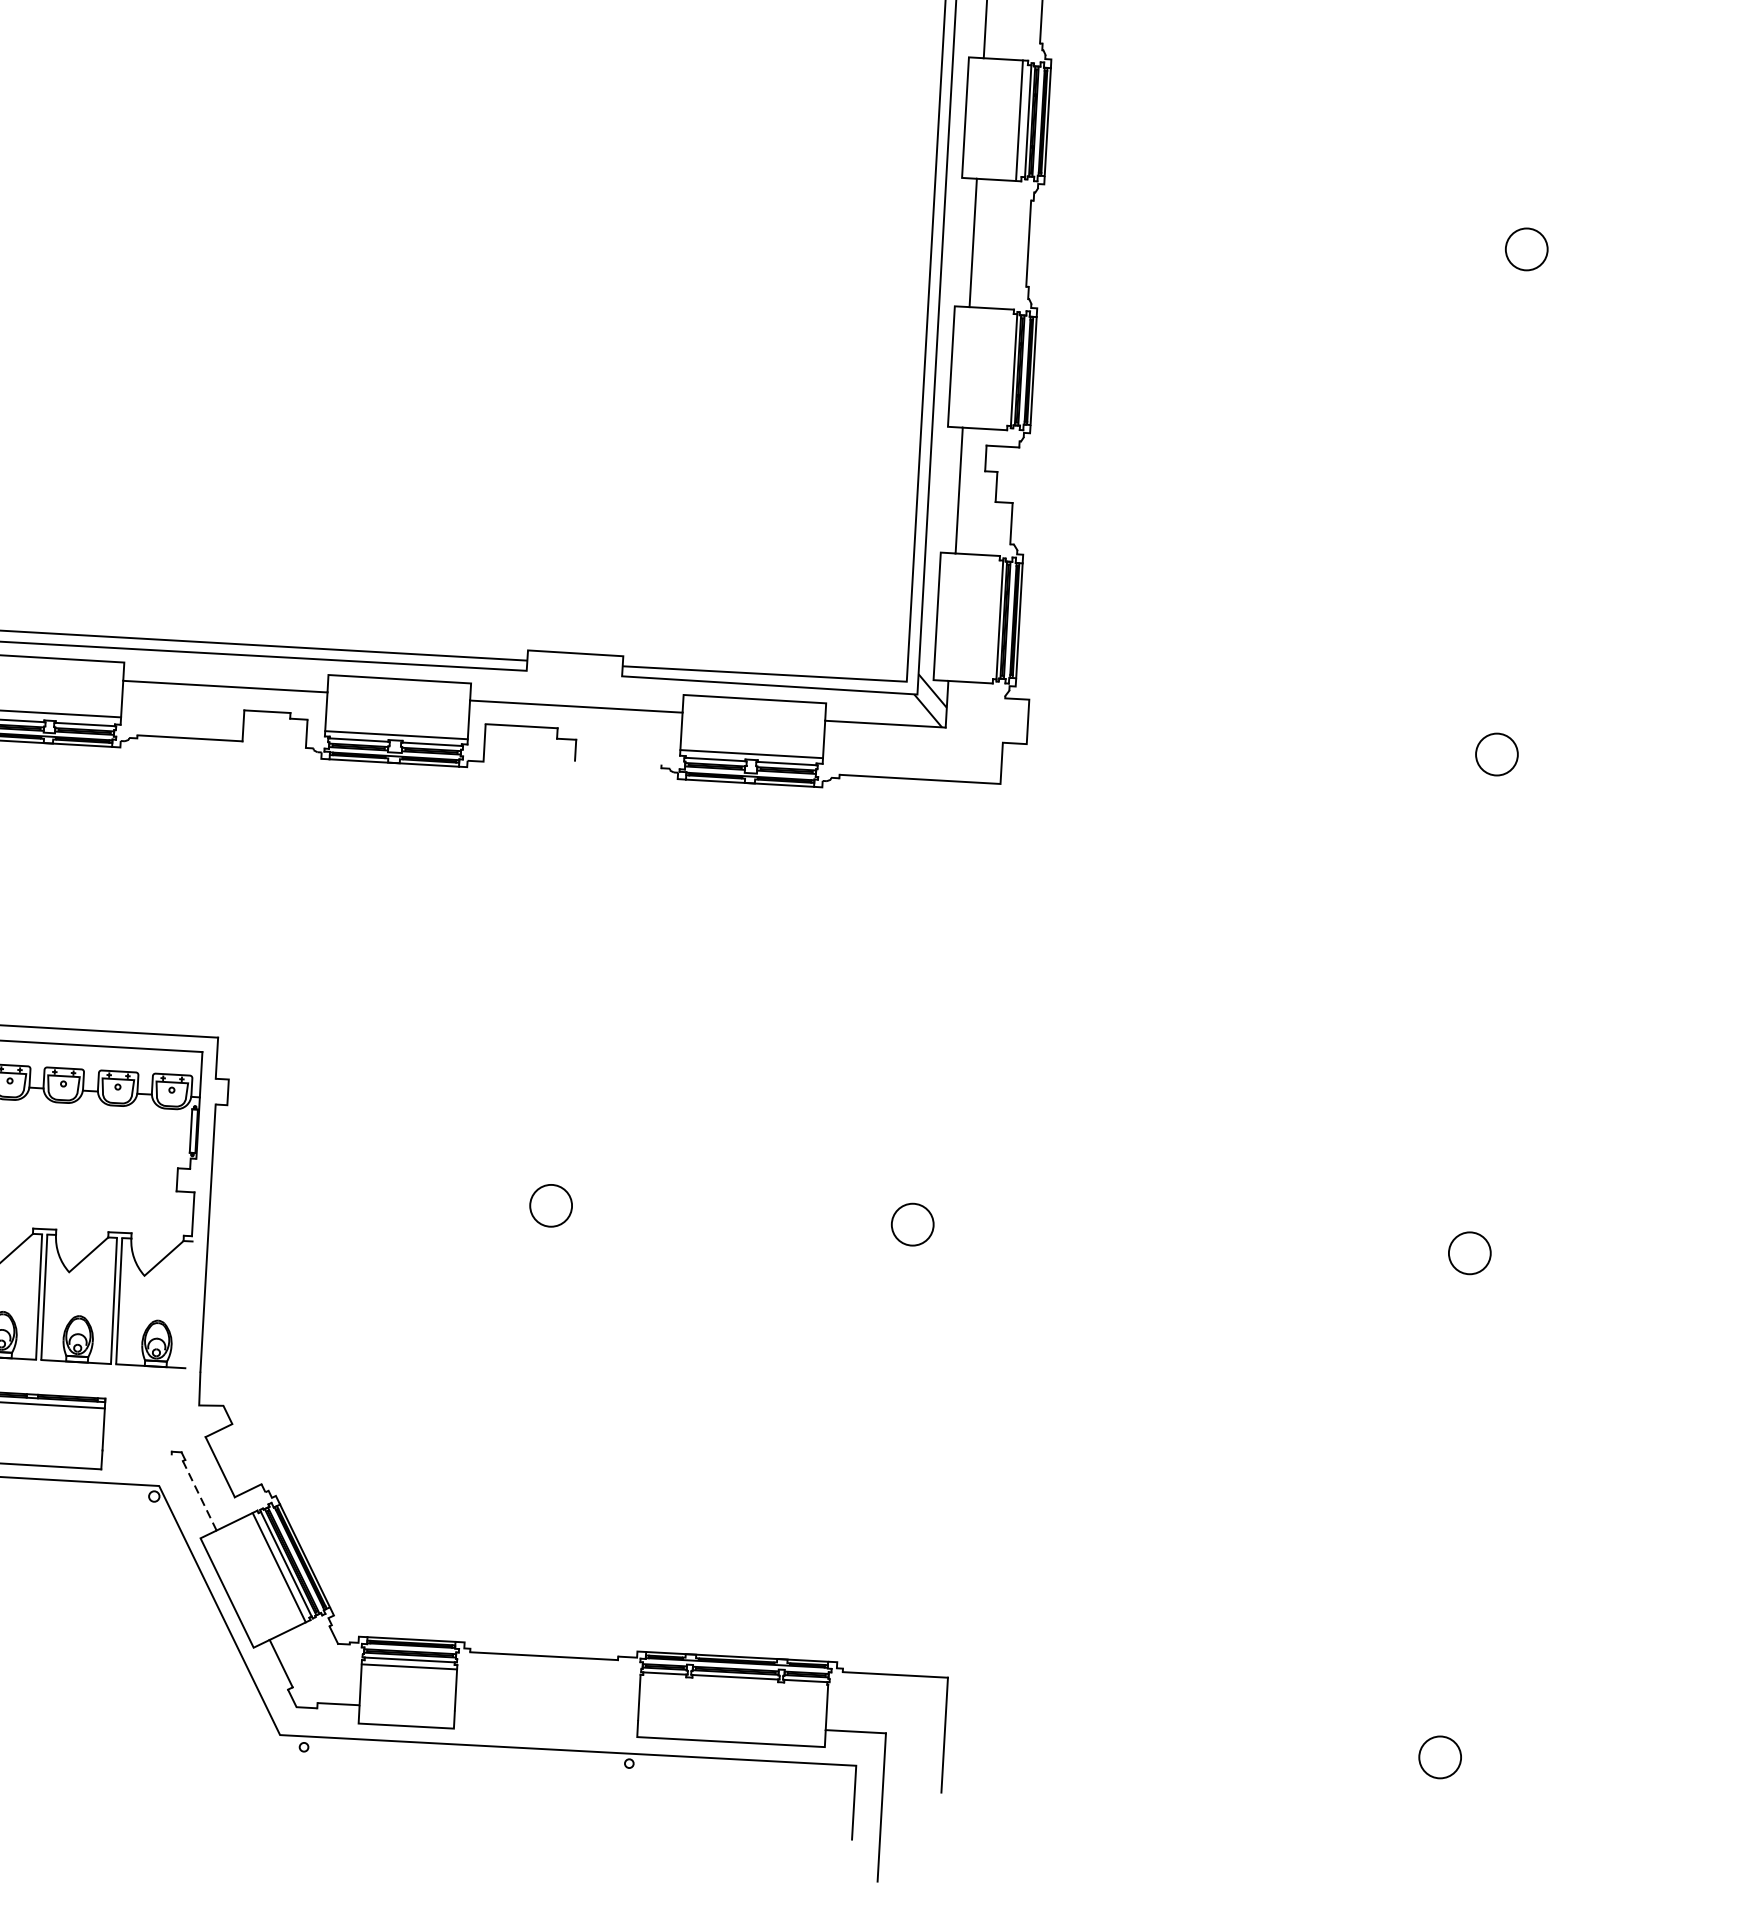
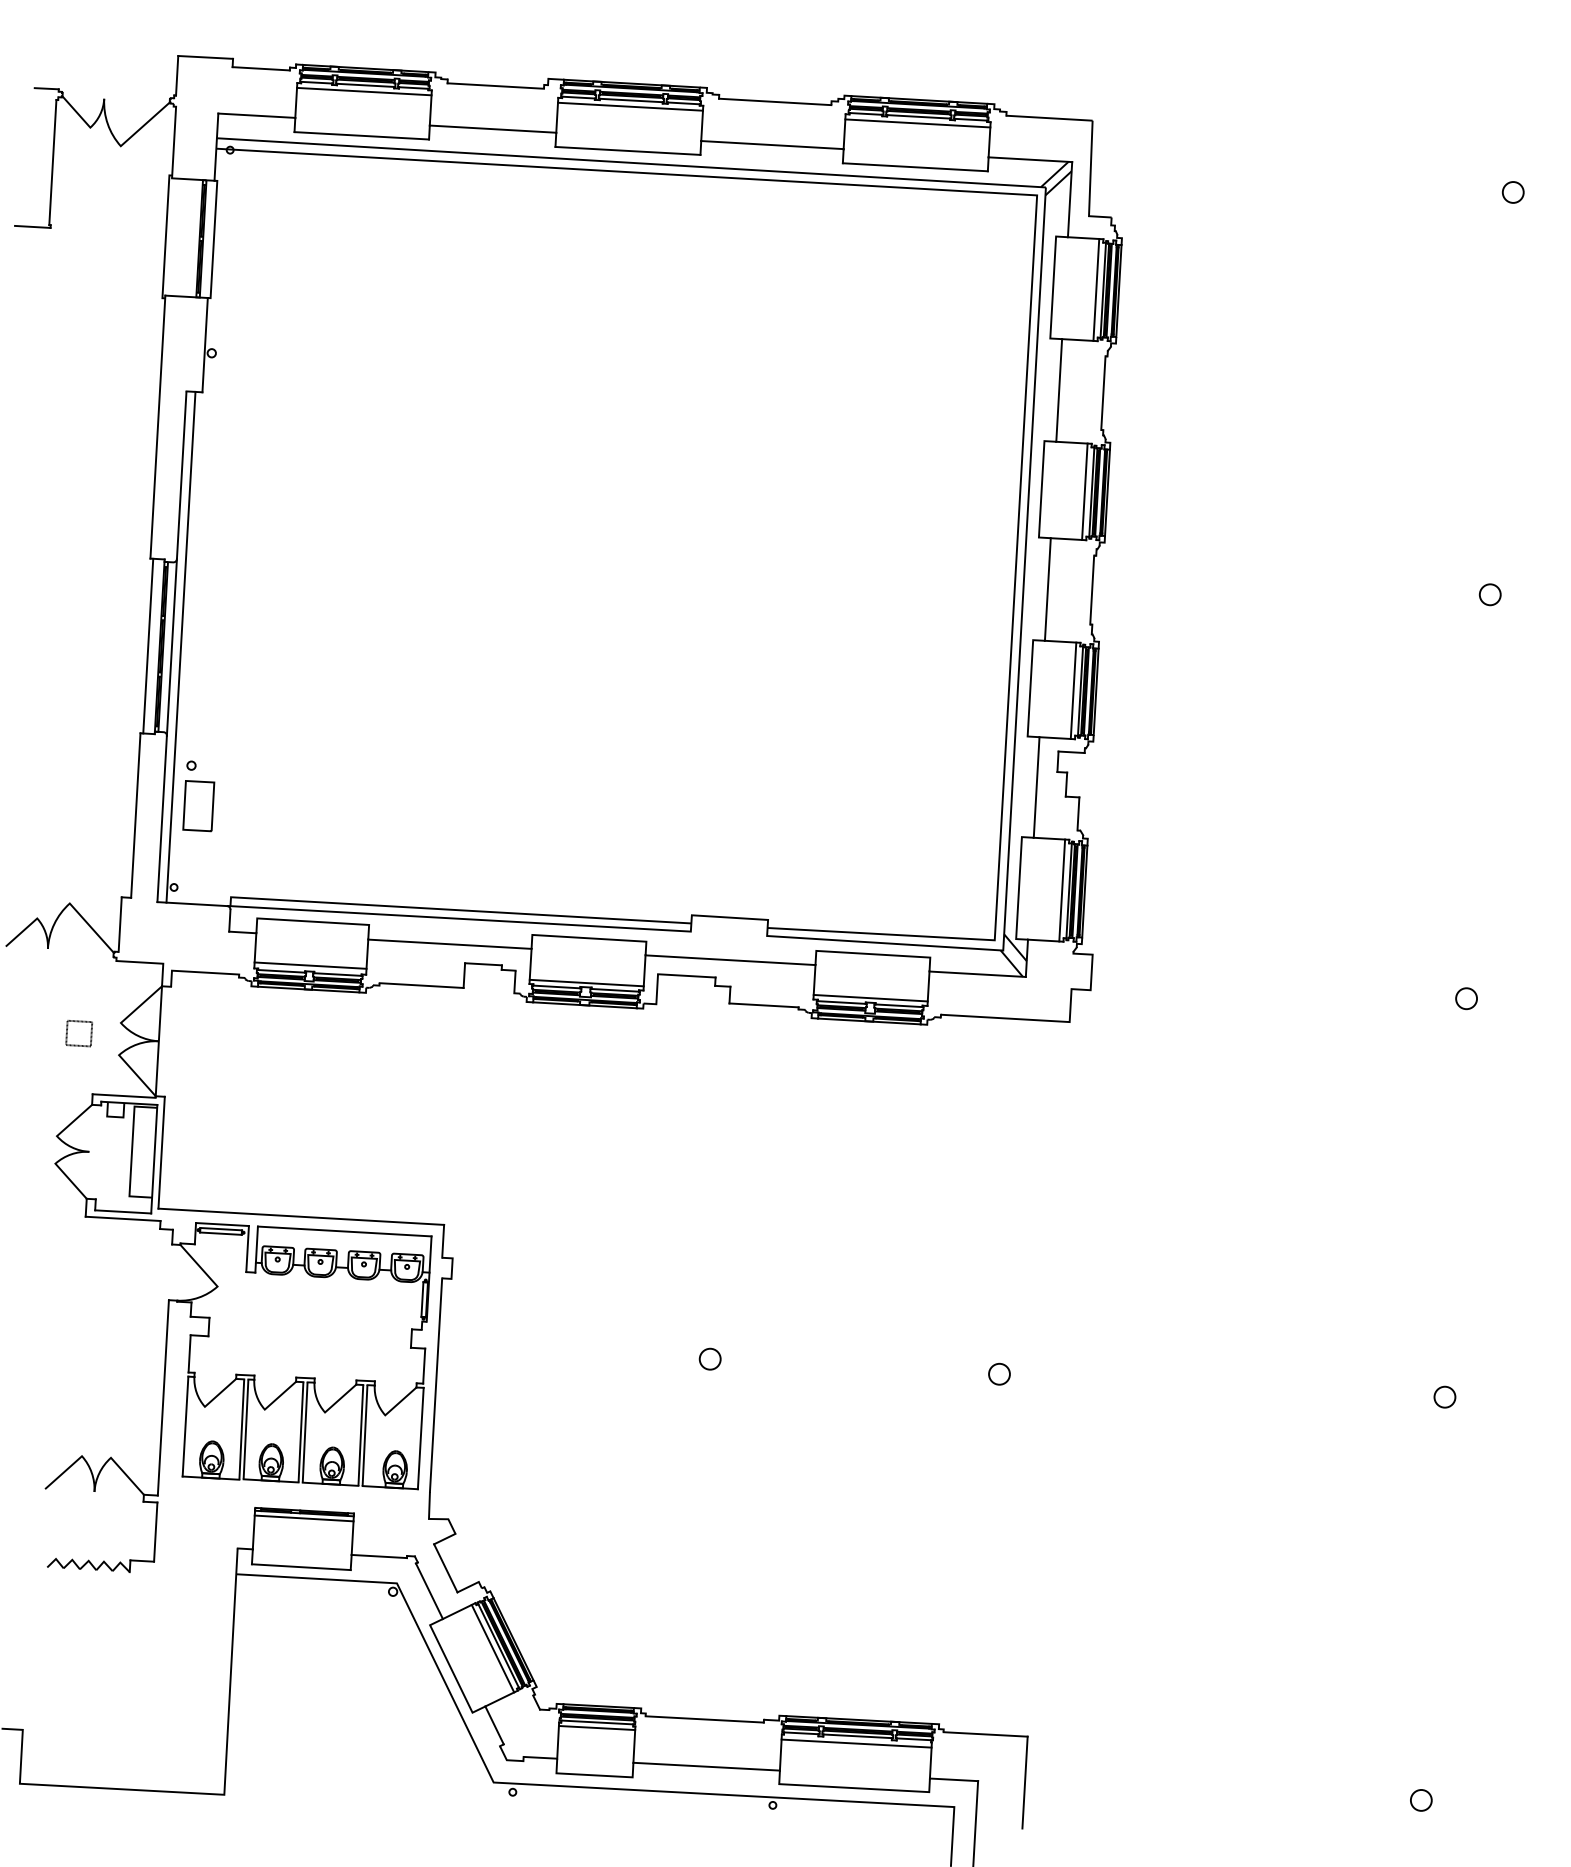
circle: (1525, 249) -> (1489, 594), size x0.62
line: (1005, 369) -> (1073, 690), added
line: (991, 619) -> (1062, 890), added
circle: (1496, 754) -> (1466, 998), size x0.62
line: (617, 763) -> (763, 1005), added
circle: (550, 1204) -> (709, 1358), size x0.62
circle: (912, 1223) -> (999, 1373), size x0.62
circle: (1469, 1252) -> (1444, 1396), size x0.62
line: (188, 1304) -> (420, 1438), added
line: (137, 1452) -> (379, 1556), added
line: (199, 1496) -> (429, 1591), dashed -> solid
line: (733, 1686) -> (856, 1743), added
line: (546, 1715) -> (706, 1766), added
circle: (1440, 1757) -> (1421, 1800), size x0.62

